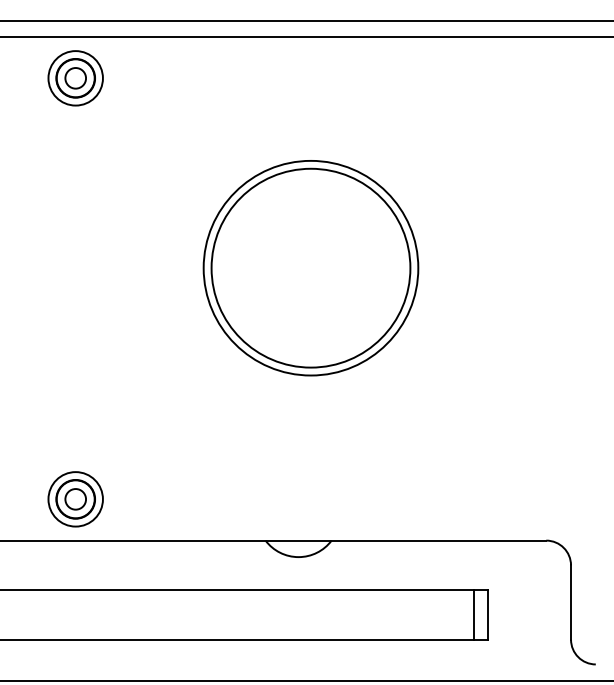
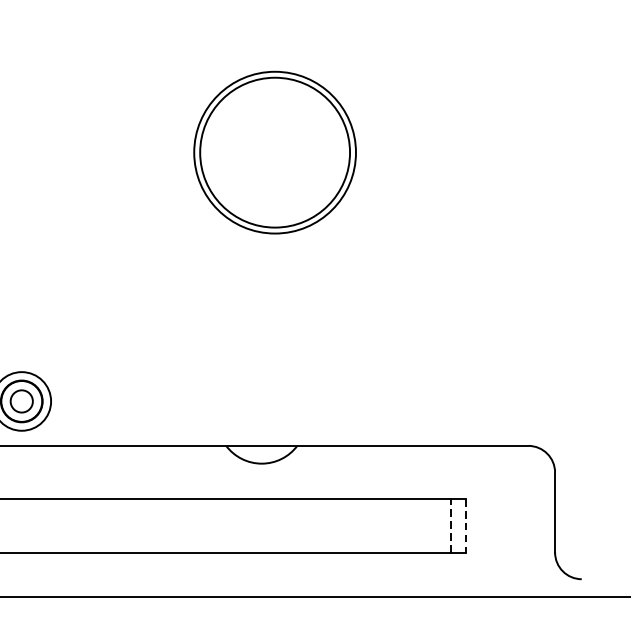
part: (310, 268) -> (274, 152), size x0.7
line: (474, 614) -> (451, 525), solid -> dashed
line: (488, 614) -> (466, 525), solid -> dashed

